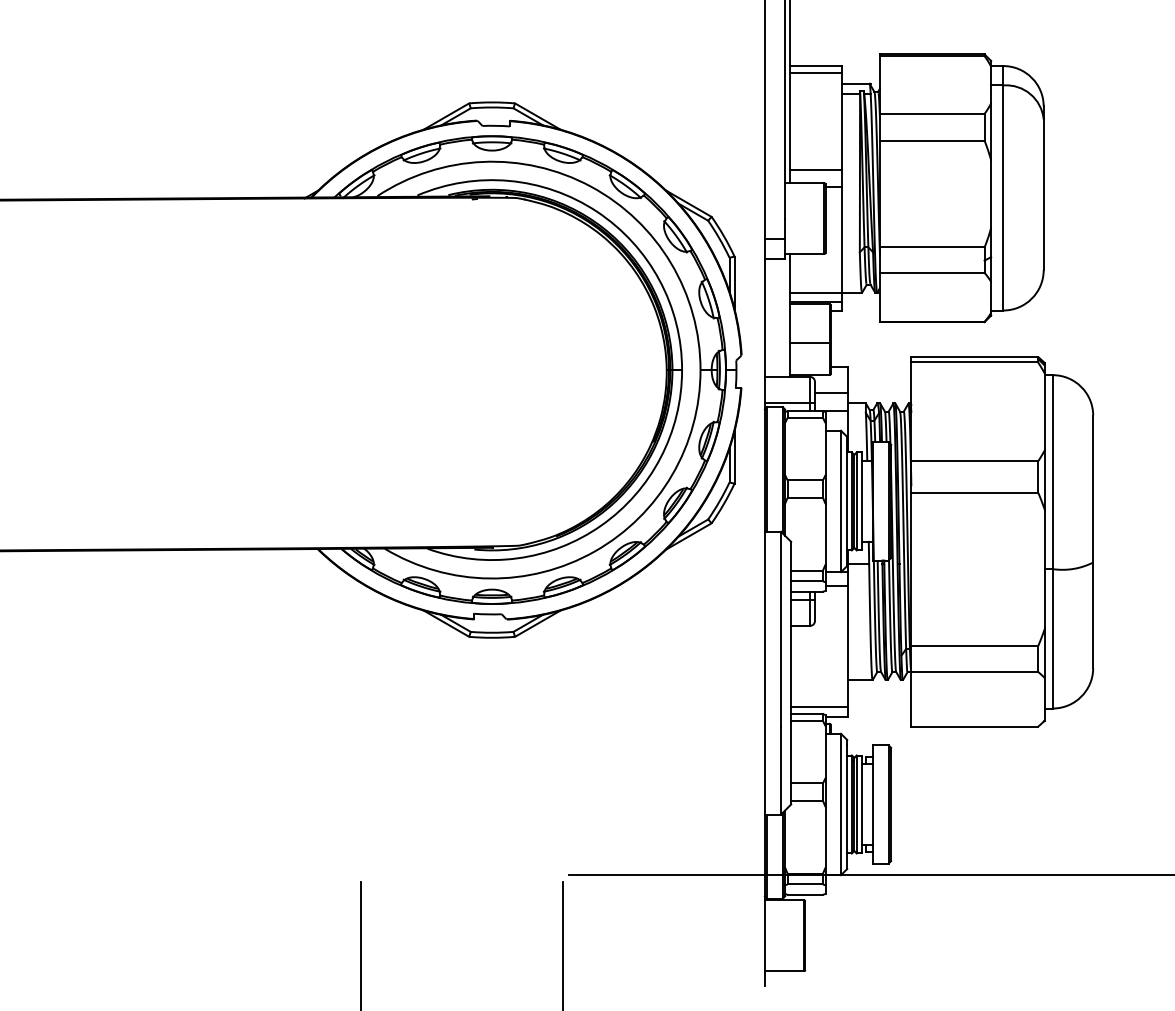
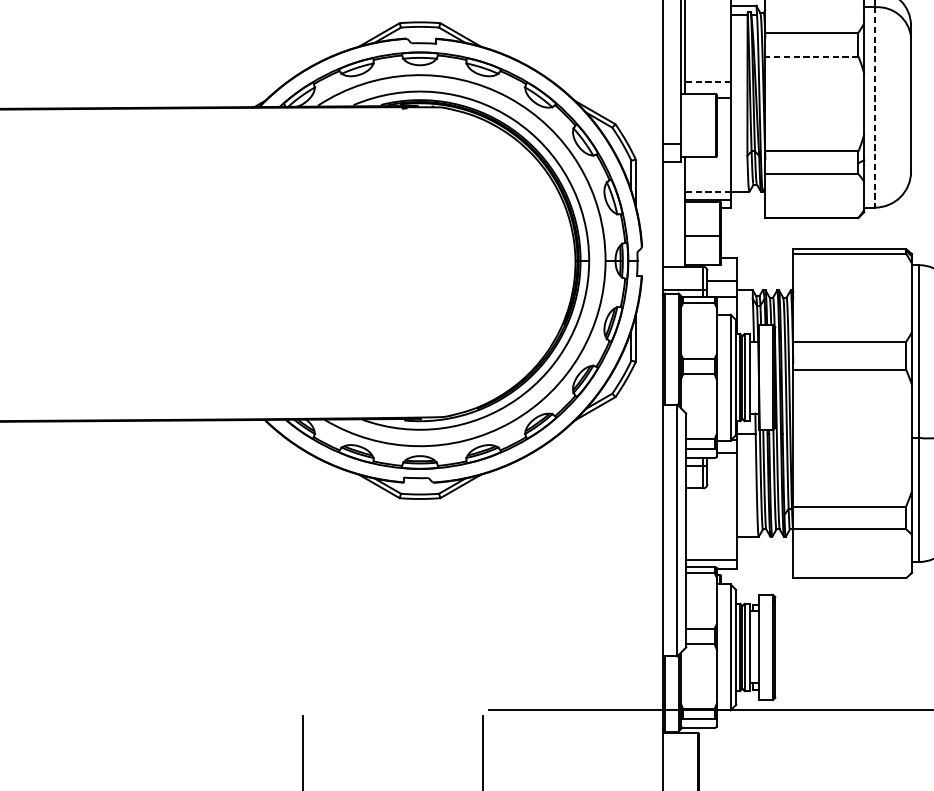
line: (931, 140) -> (811, 56), solid -> dashed
line: (815, 169) -> (707, 82), solid -> dashed
line: (1003, 197) -> (875, 107), solid -> dashed
line: (815, 292) -> (707, 191), solid -> dashed

